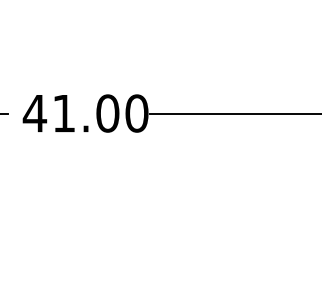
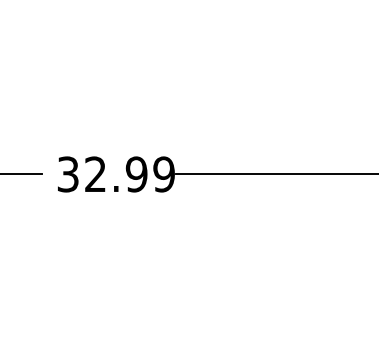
text: (85, 113) -> (115, 174), 41.00 -> 32.99

